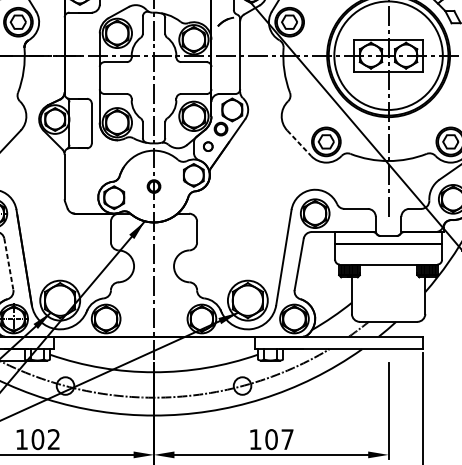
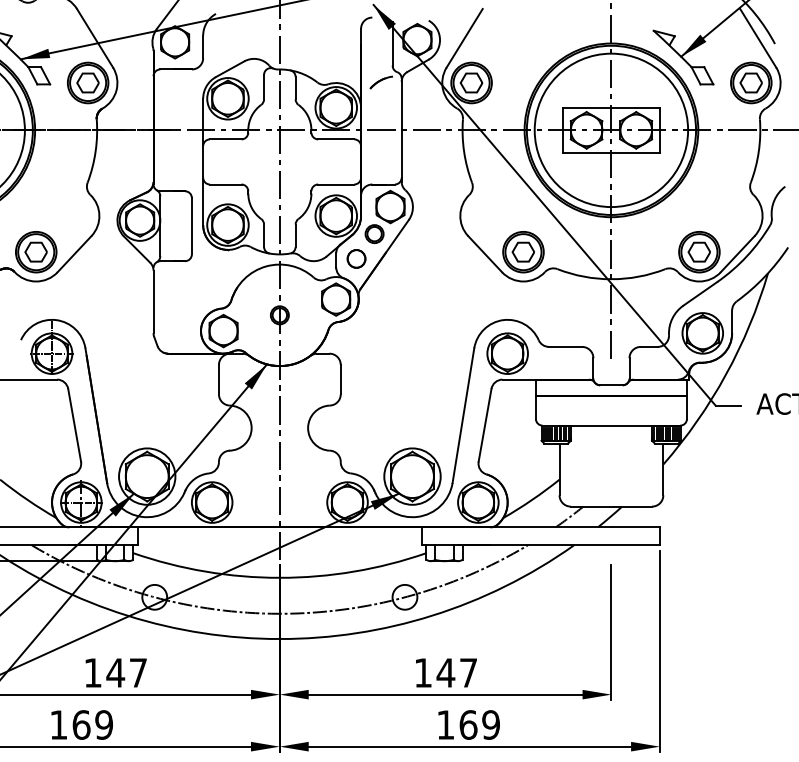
line: (299, 143) -> (485, 254), dashed -> solid
part: (208, 146) -> (356, 258), size x1.43
line: (8, 264) -> (74, 425), dashed -> solid
text: (45, 439) -> (126, 672), 102 -> 147
text: (271, 439) -> (445, 672), 107 -> 147

